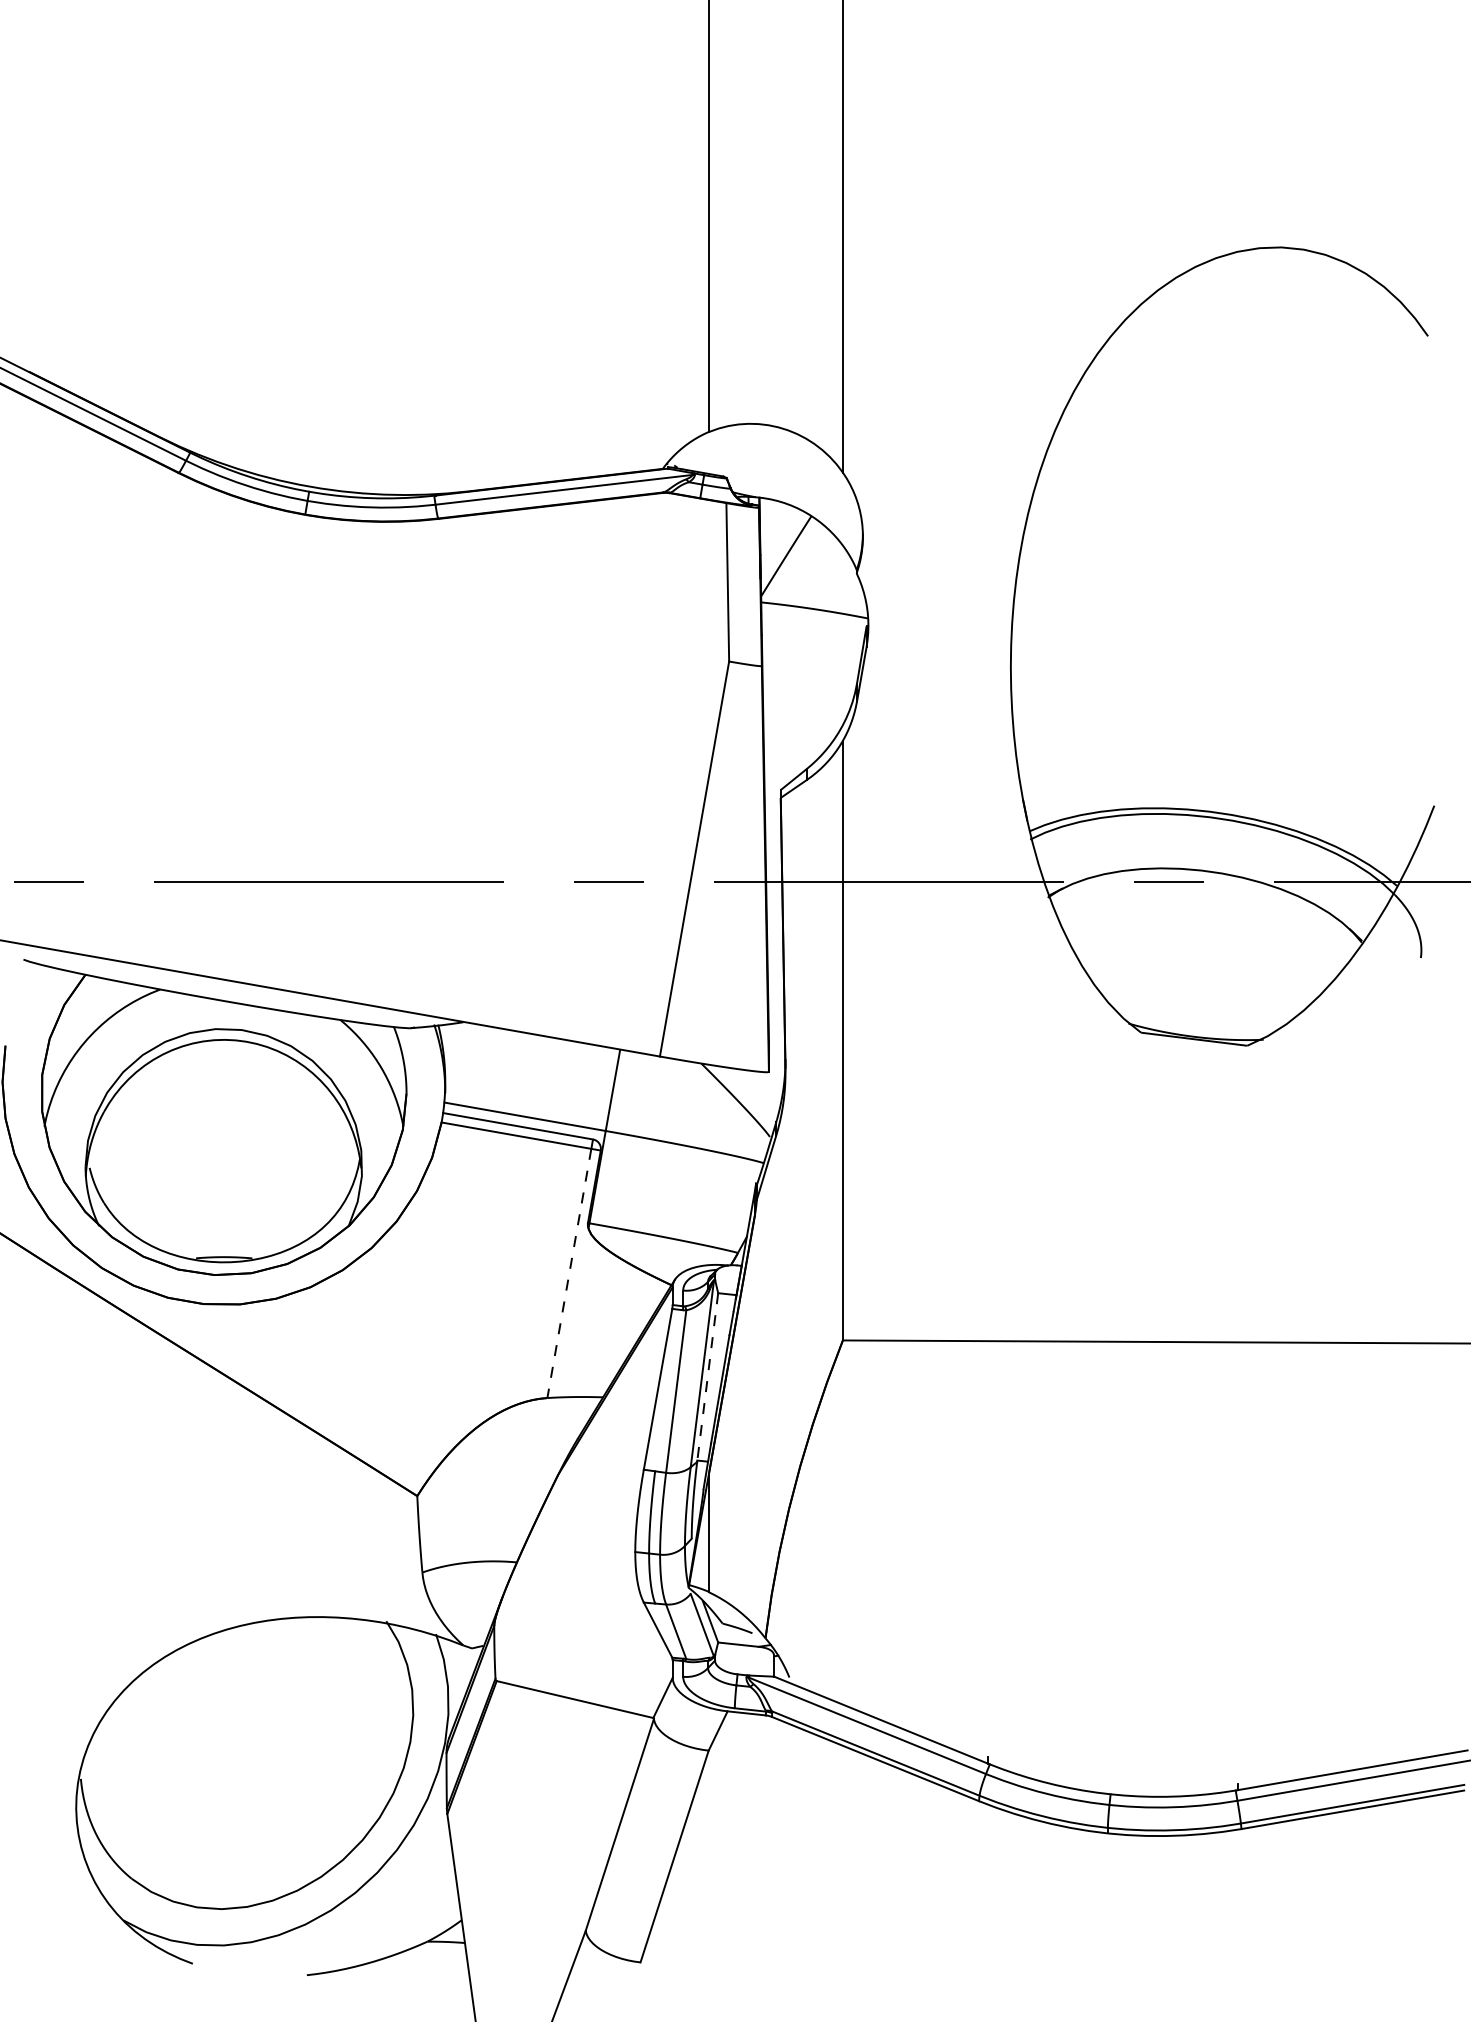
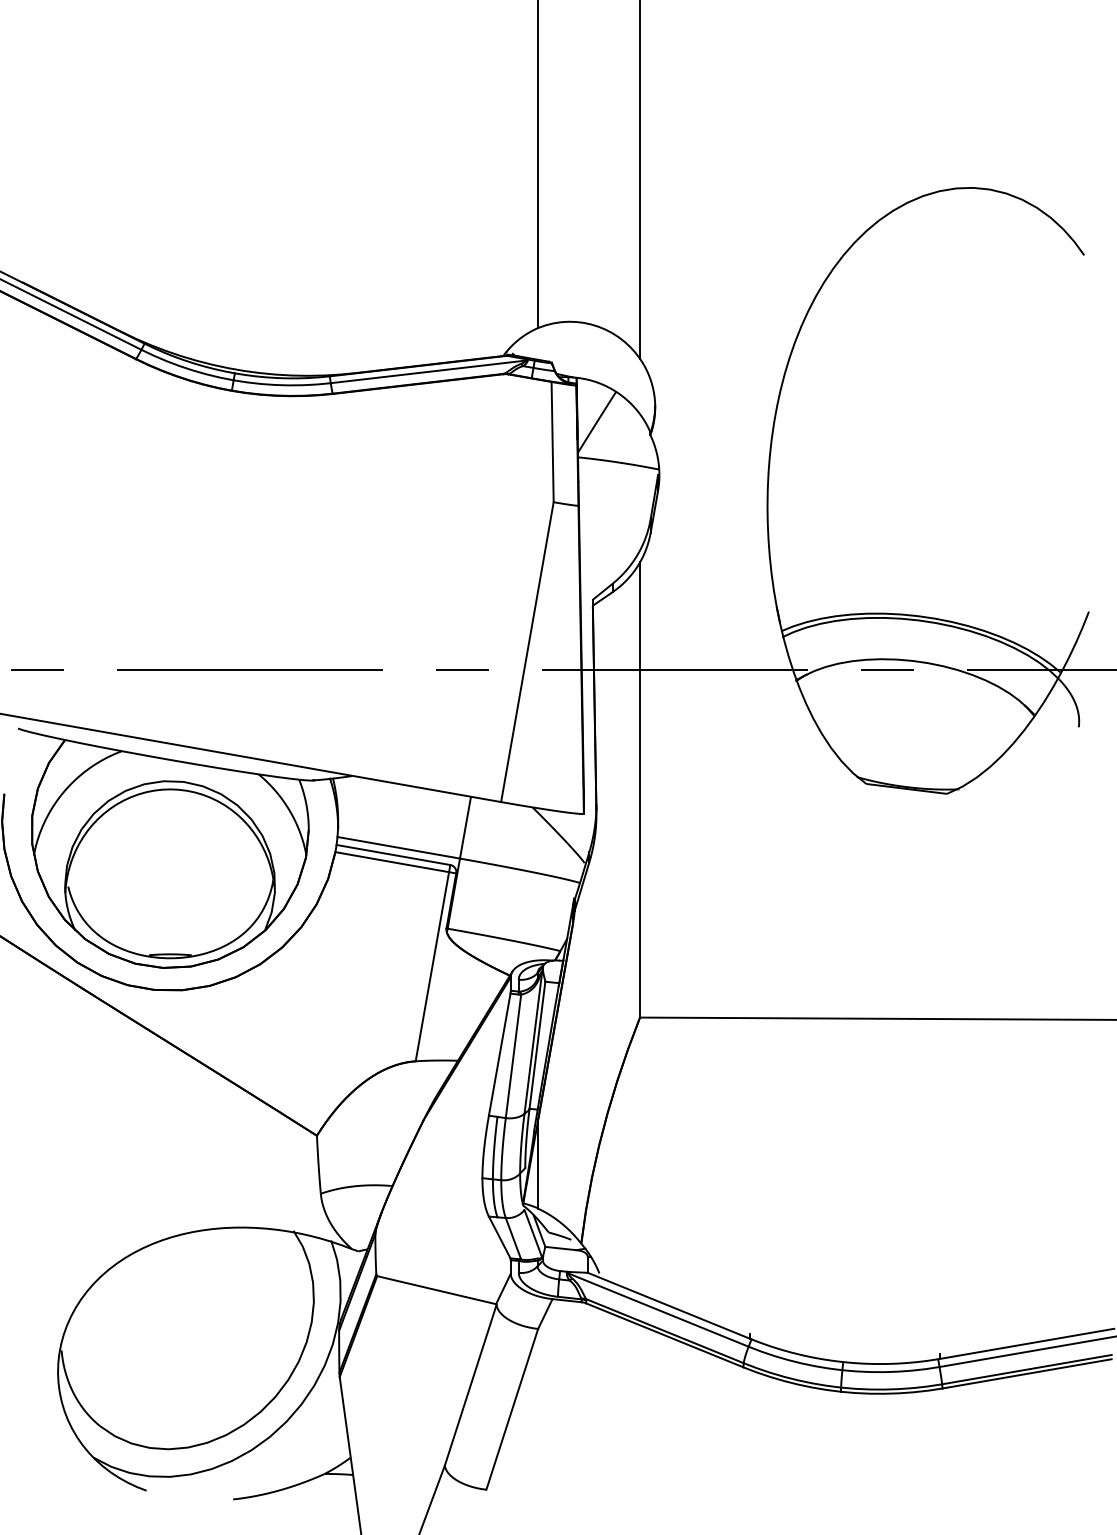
line: (569, 1273) -> (432, 966), dashed -> solid
line: (707, 1377) -> (537, 1045), dashed -> solid

